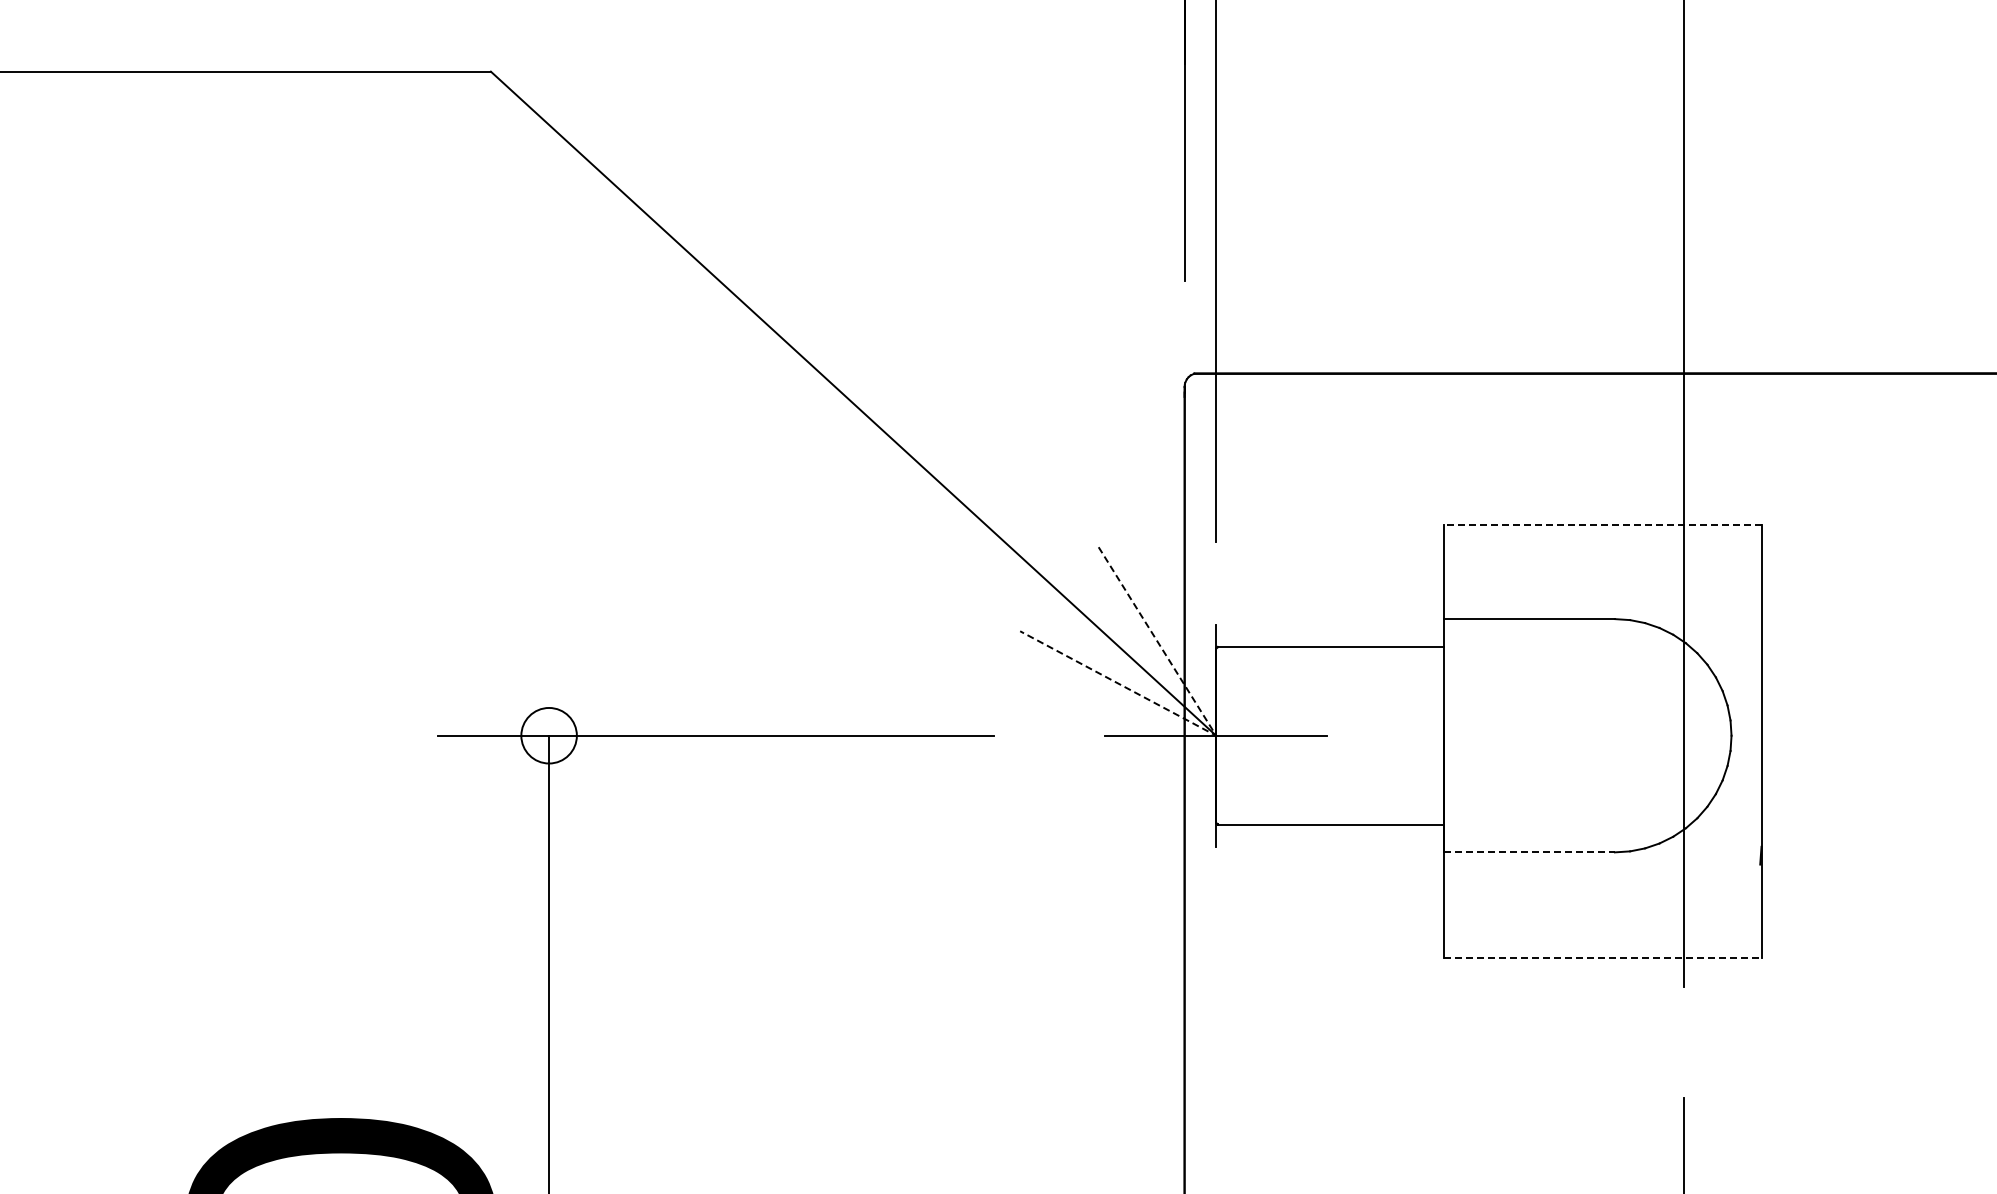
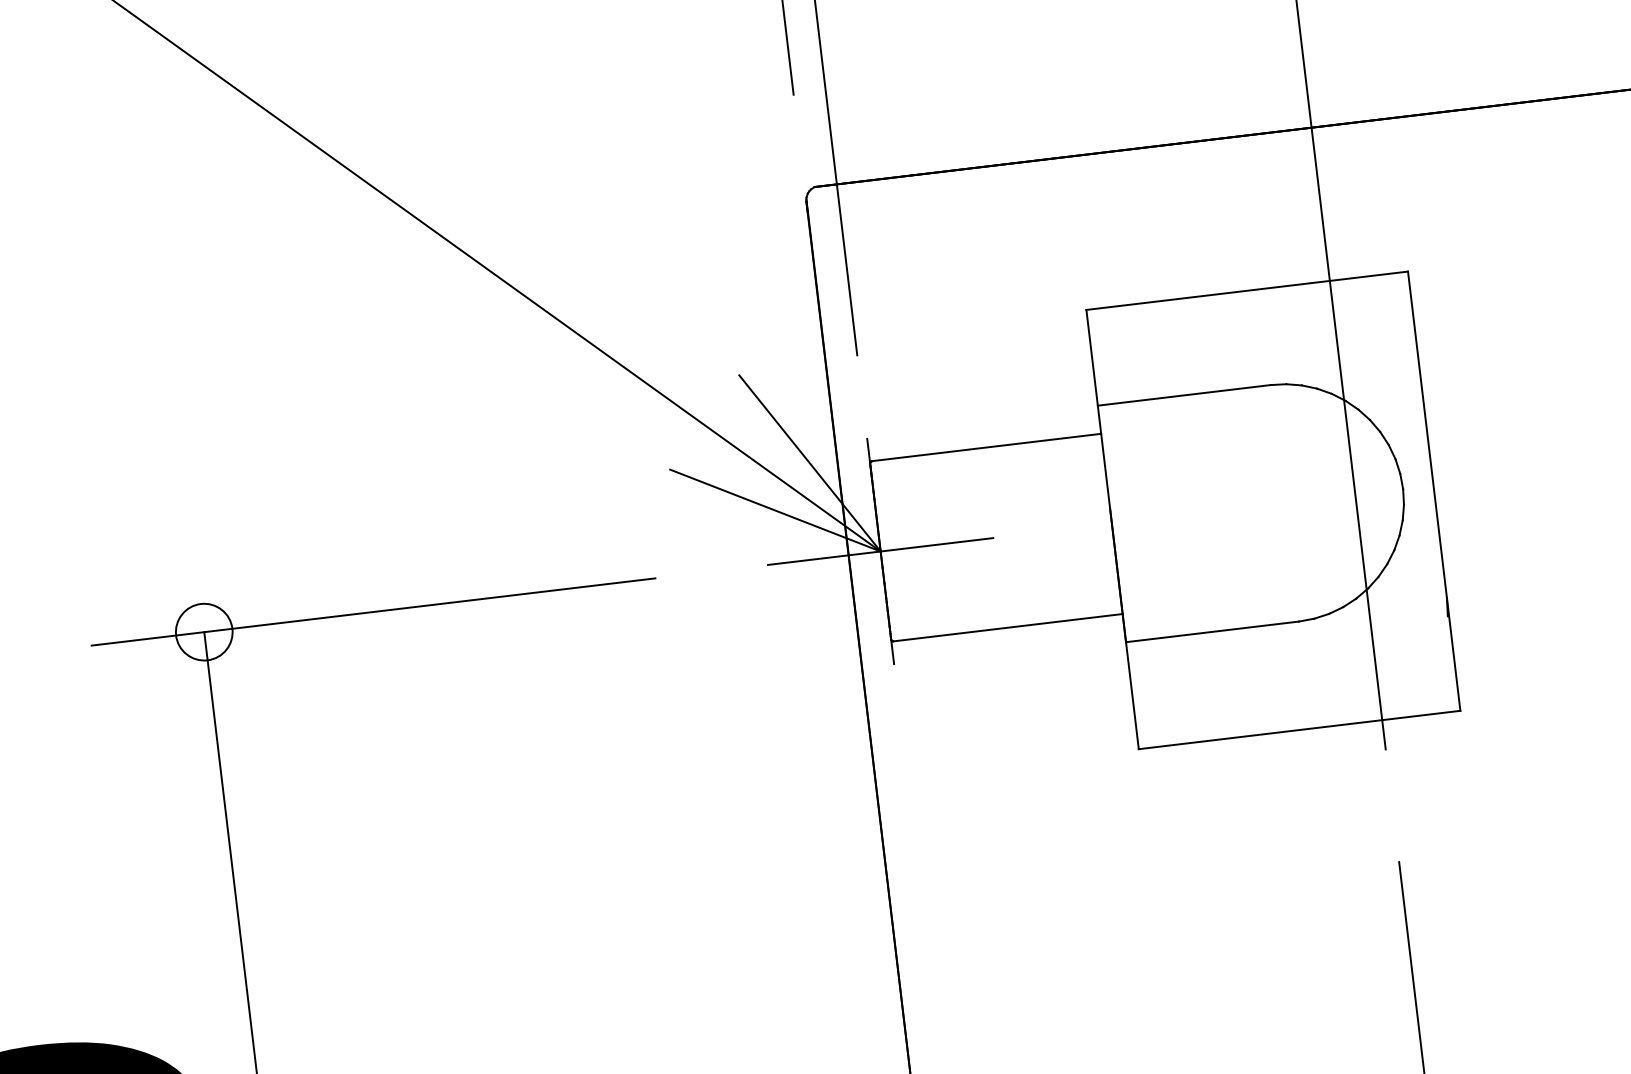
line: (1602, 524) -> (1246, 290), dashed -> solid
line: (1216, 735) -> (880, 551), dashed -> solid
line: (1530, 852) -> (1213, 631), dashed -> solid
line: (1602, 957) -> (1299, 729), dashed -> solid

